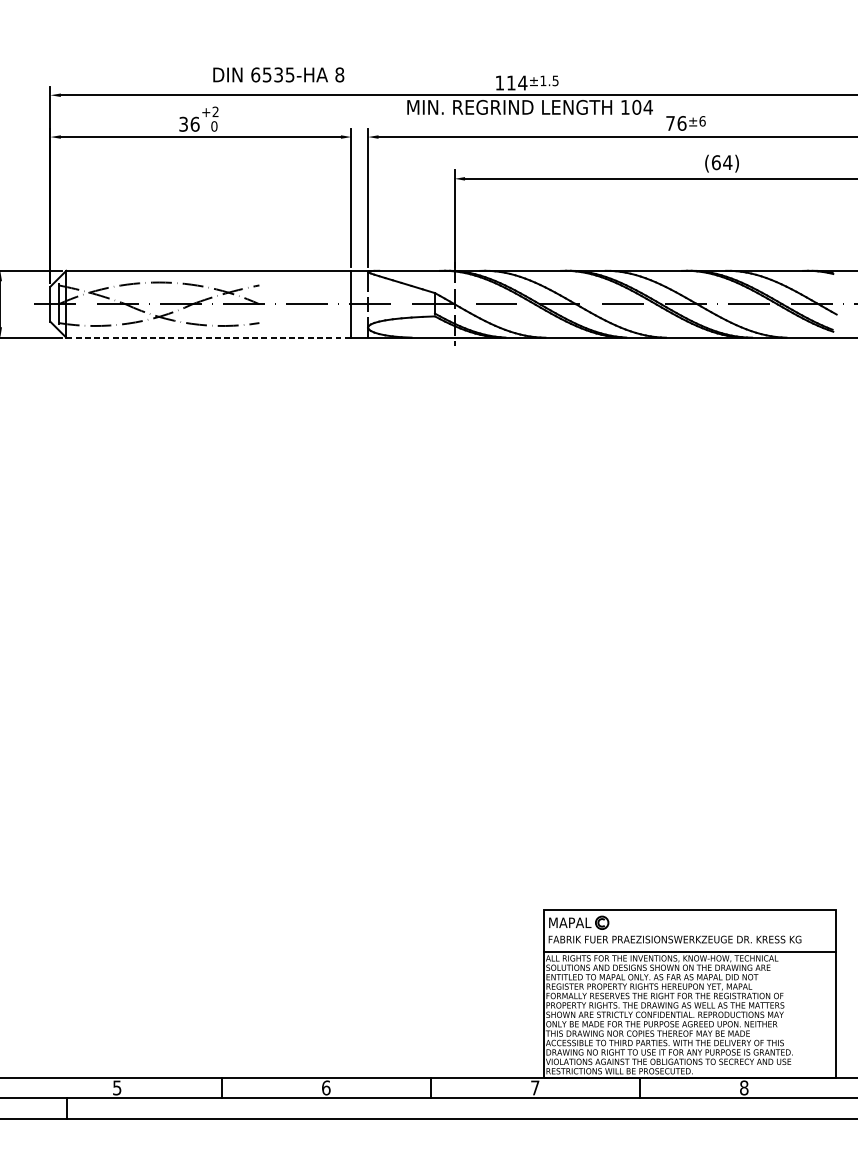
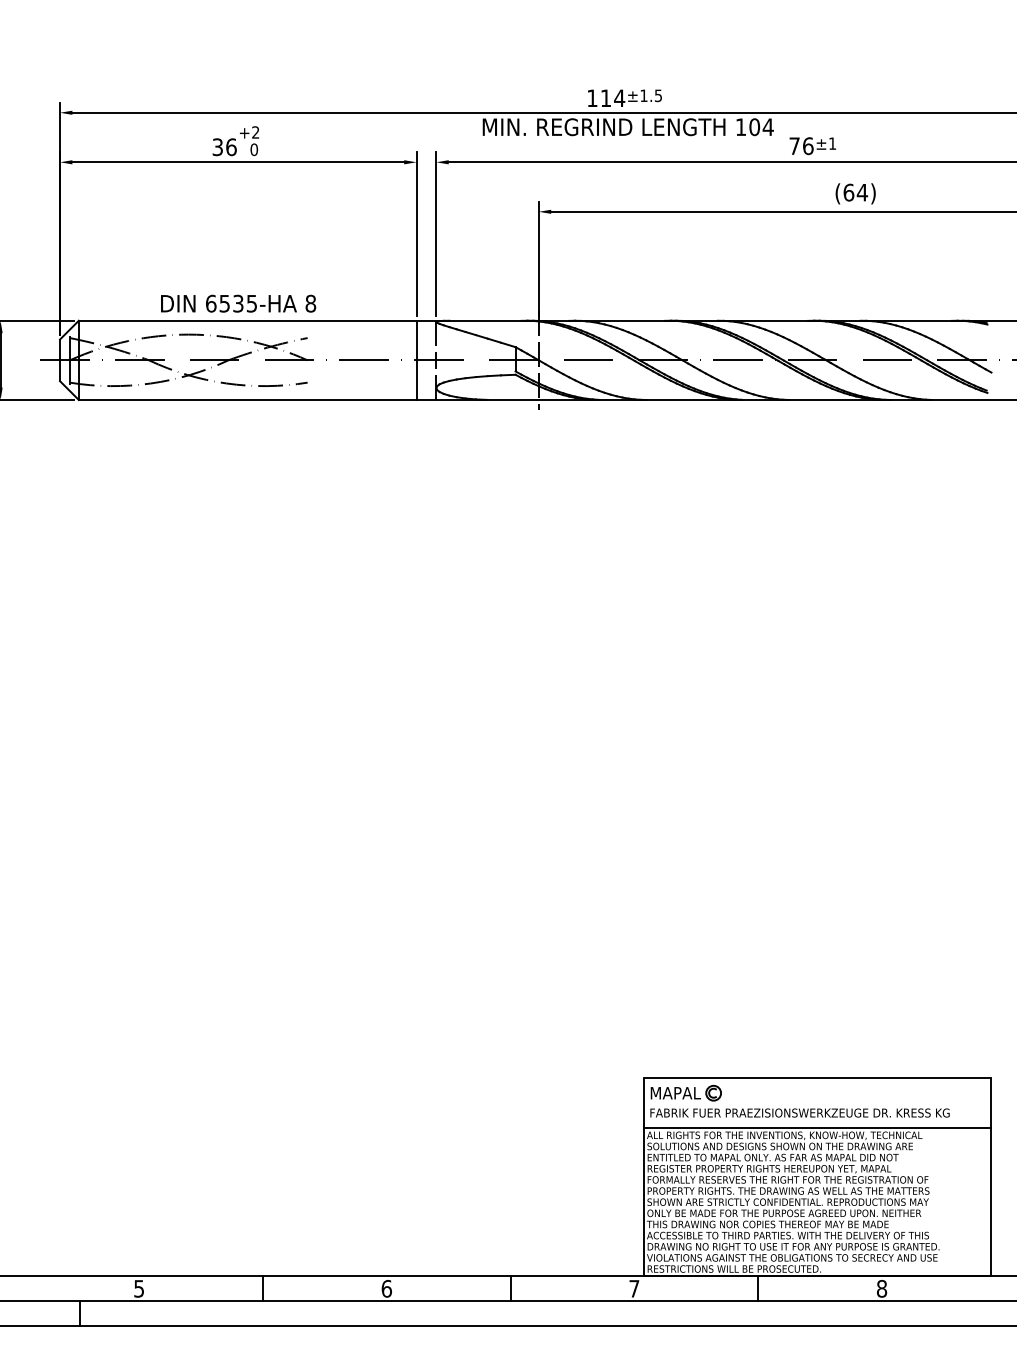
text: (278, 74) -> (238, 303), moved
text: (702, 121) -> (832, 143), ±6 -> ±1
line: (208, 337) -> (247, 399), dashed -> solid

